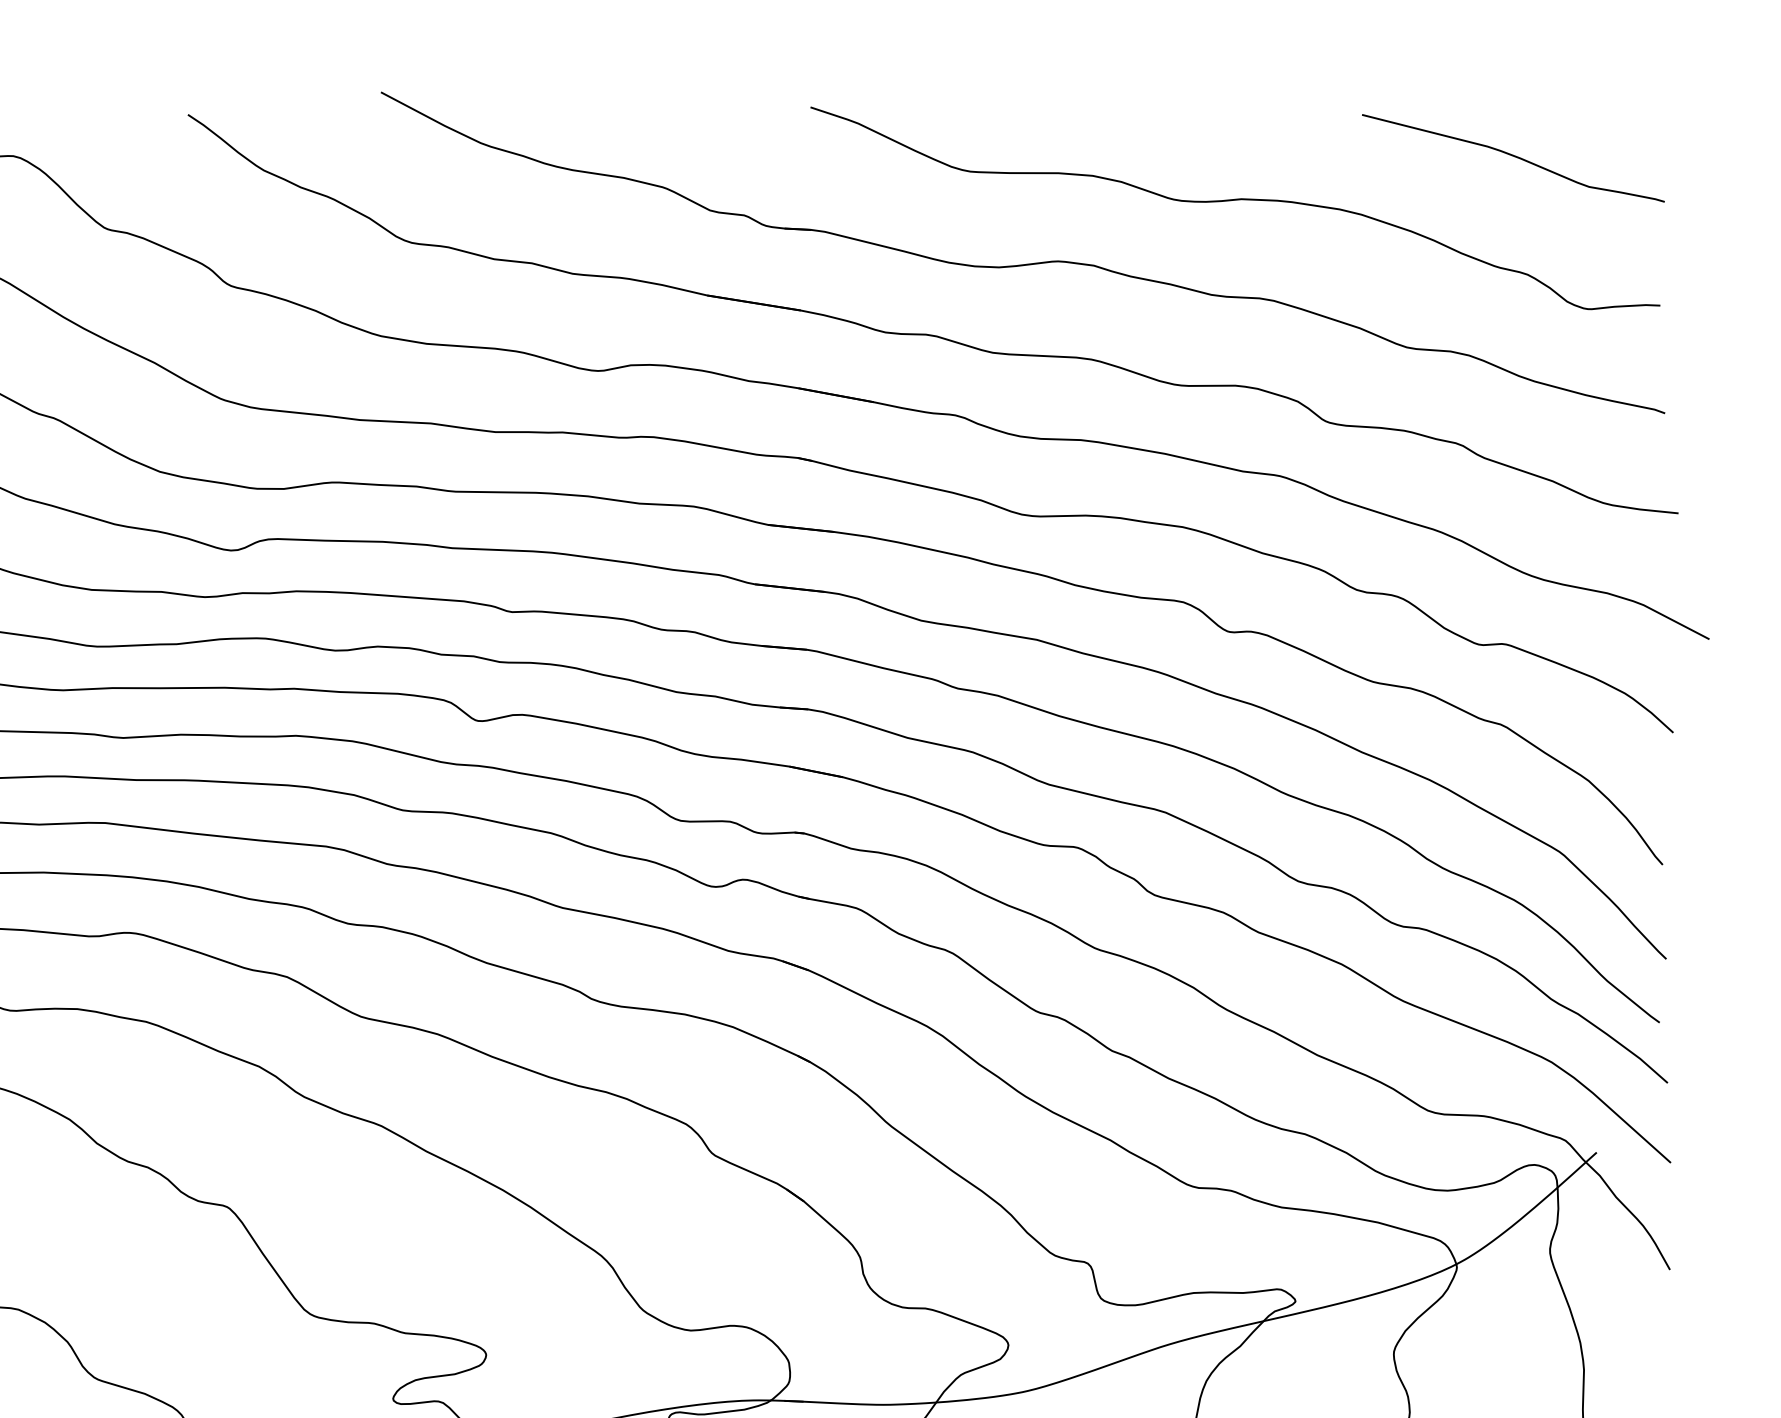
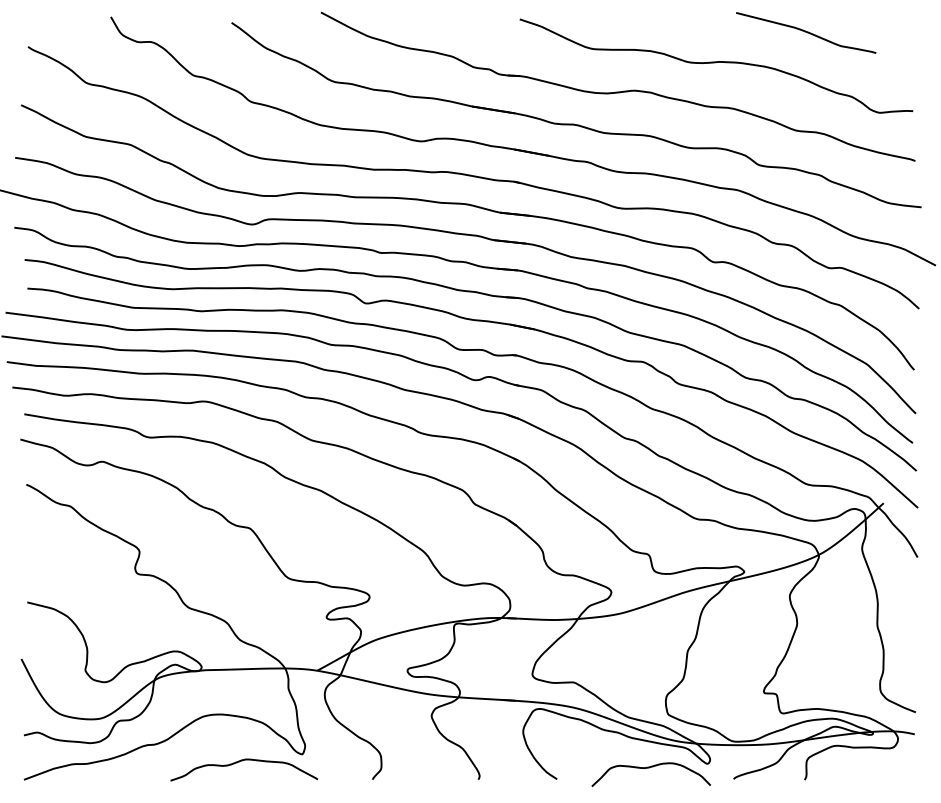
curve: (1514, 157) -> (806, 32), moved

